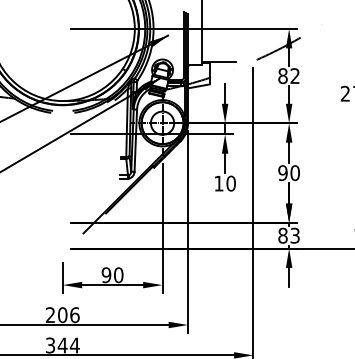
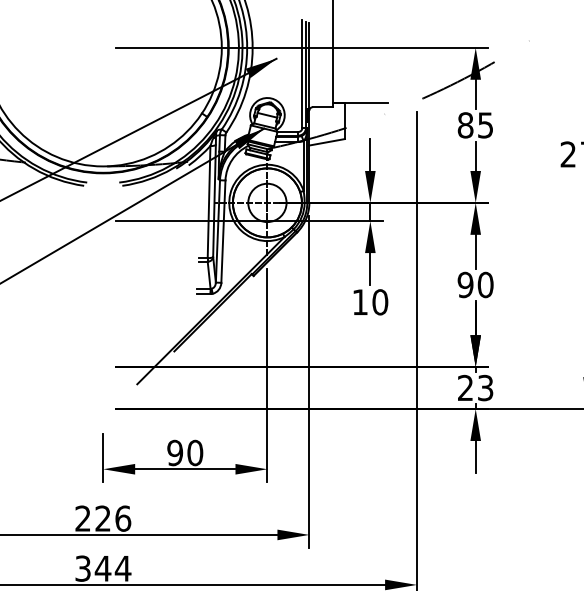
text: (294, 76) -> (484, 126), 82 -> 85
text: (282, 235) -> (464, 387), 83 -> 23
text: (62, 315) -> (102, 519), 206 -> 226

